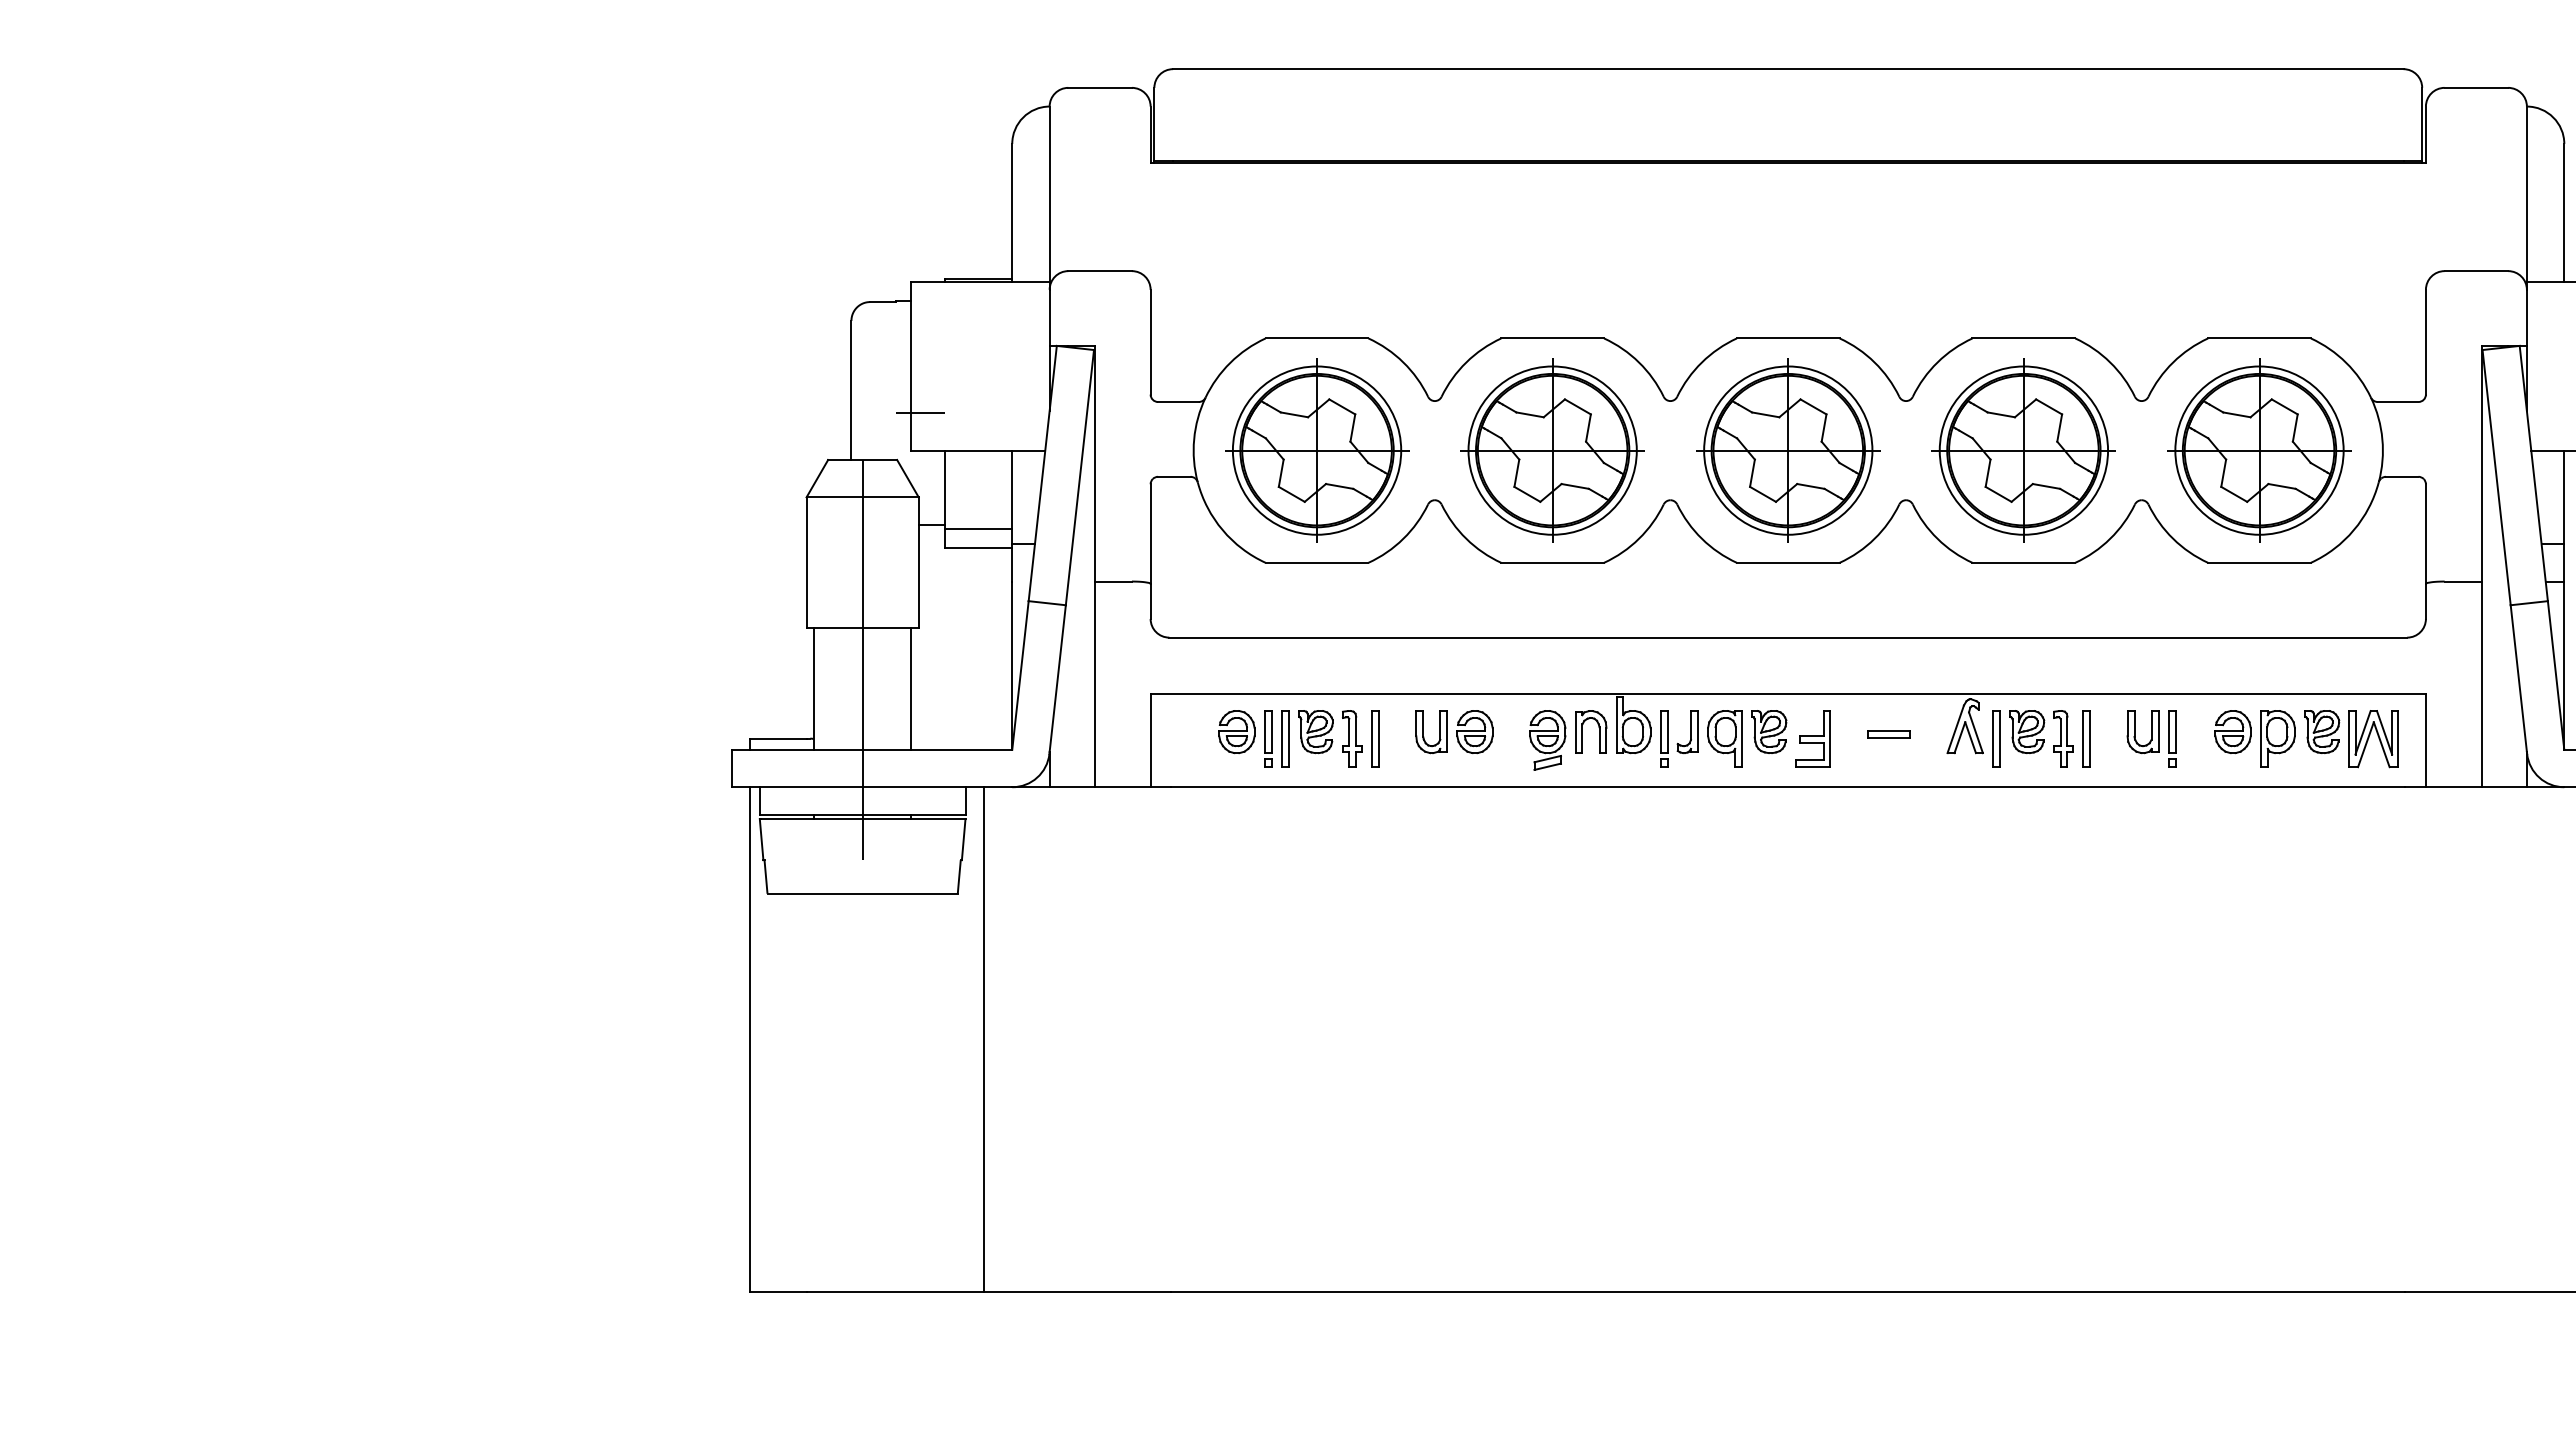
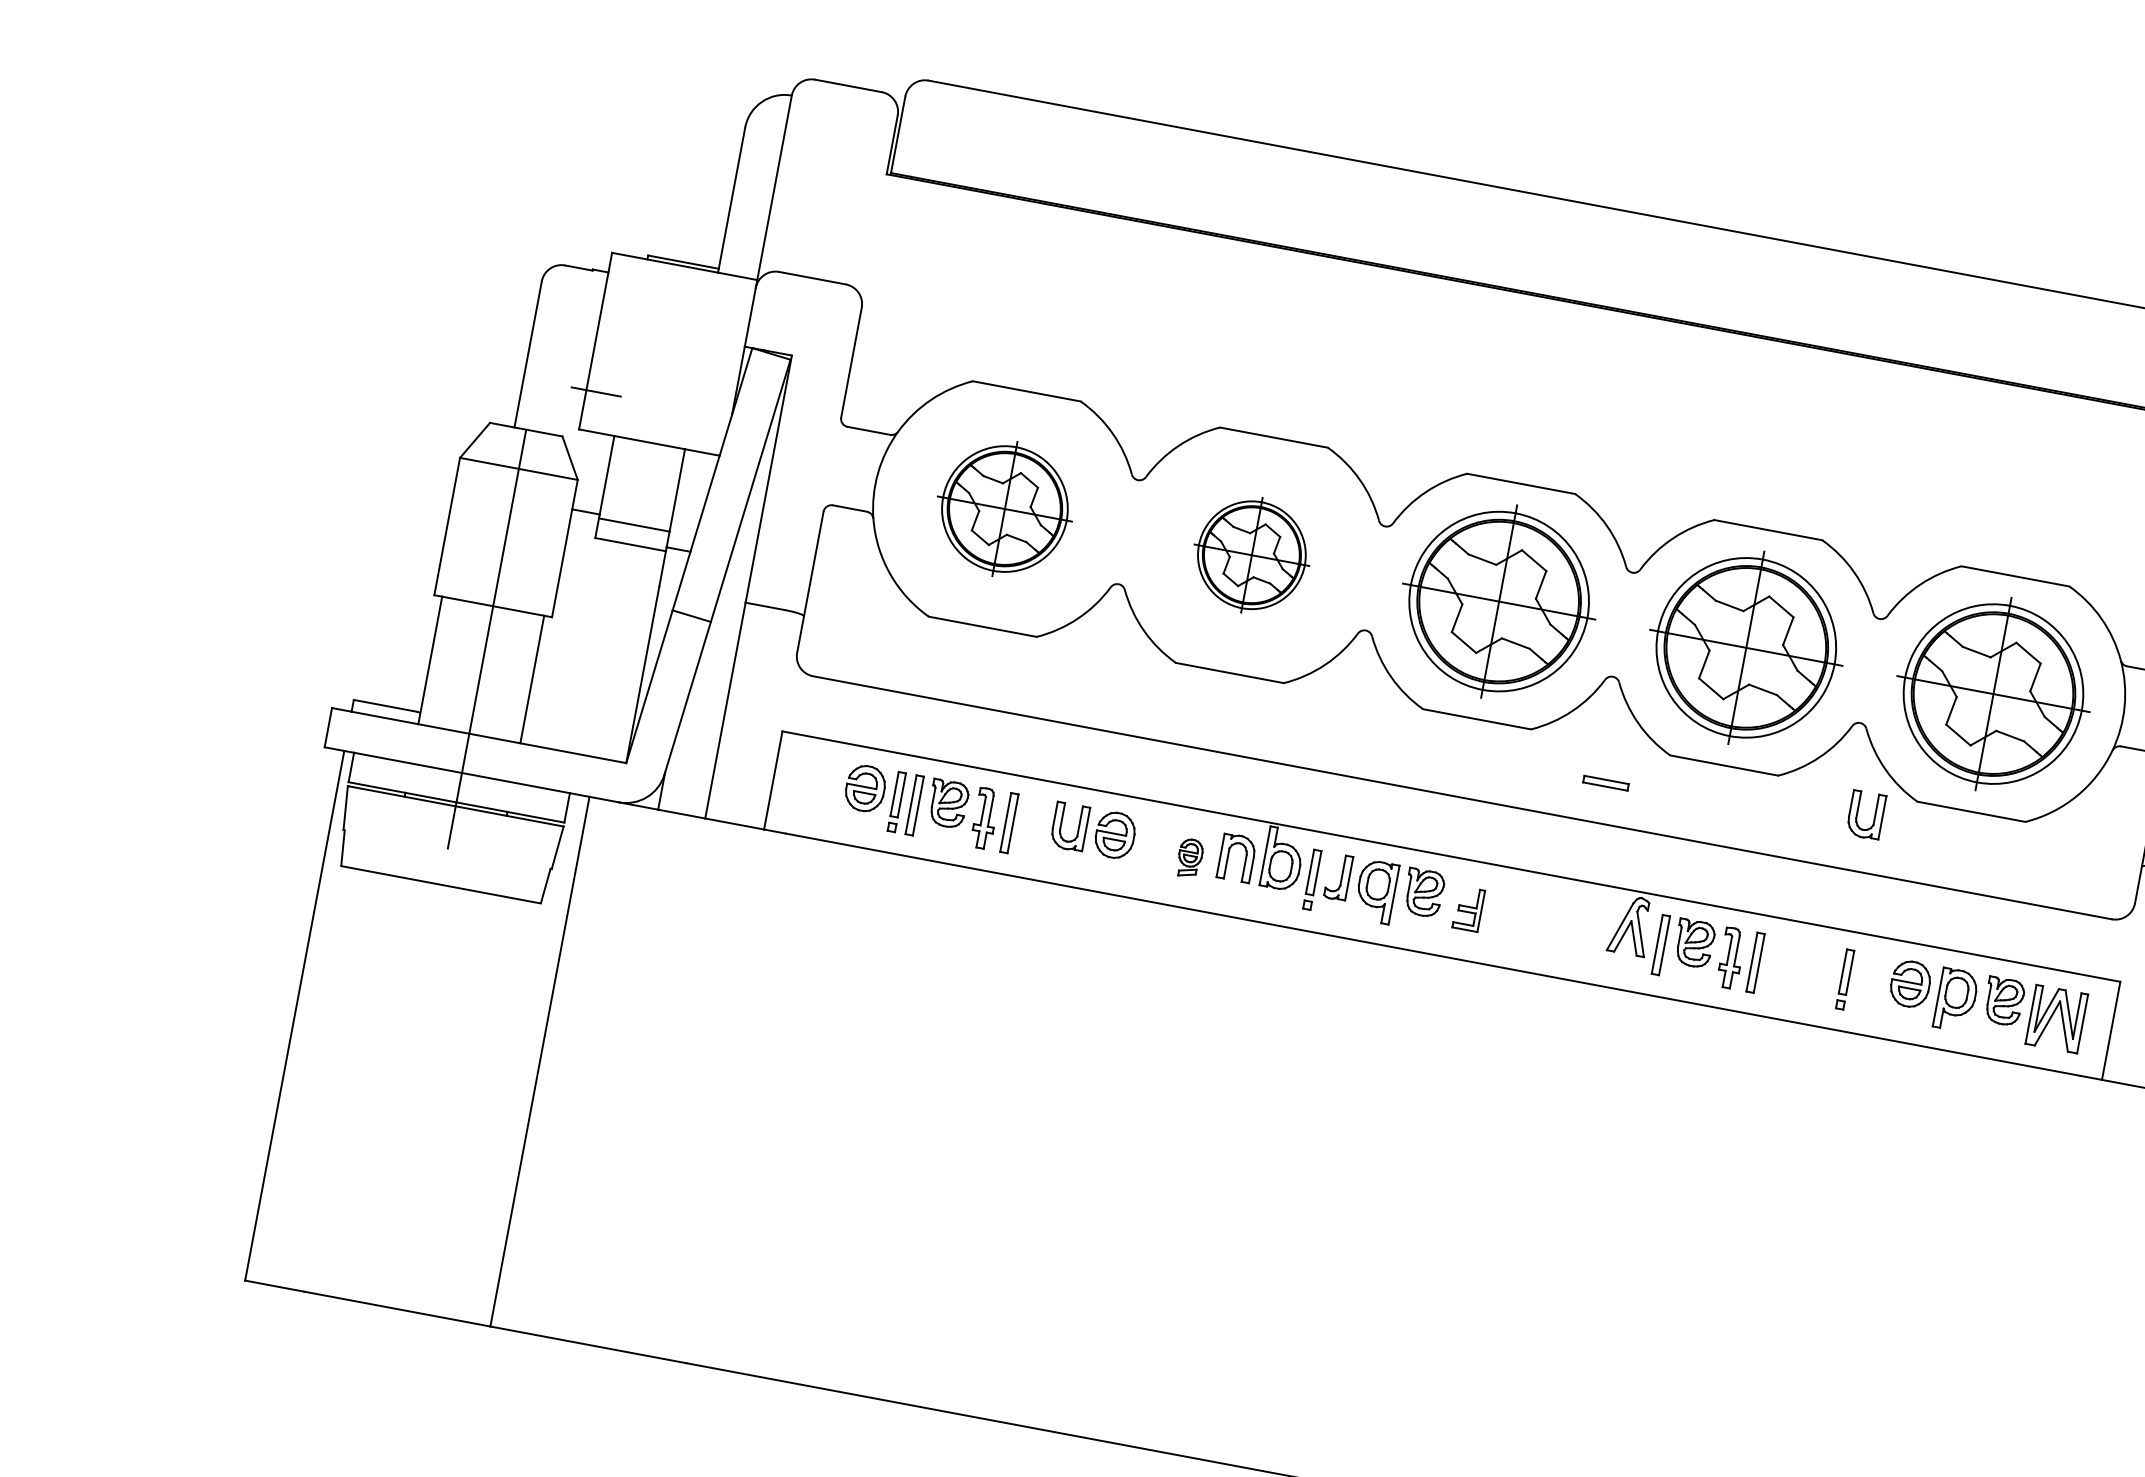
part: (1317, 450) -> (1005, 509), size x0.7
part: (1552, 450) -> (1251, 555), size x0.6
part: (2135, 732) -> (1858, 814), moved
part: (1888, 734) -> (1605, 783), moved
part: (1812, 738) -> (1468, 908), size x0.7
part: (1547, 740) -> (1189, 858), size x0.6

